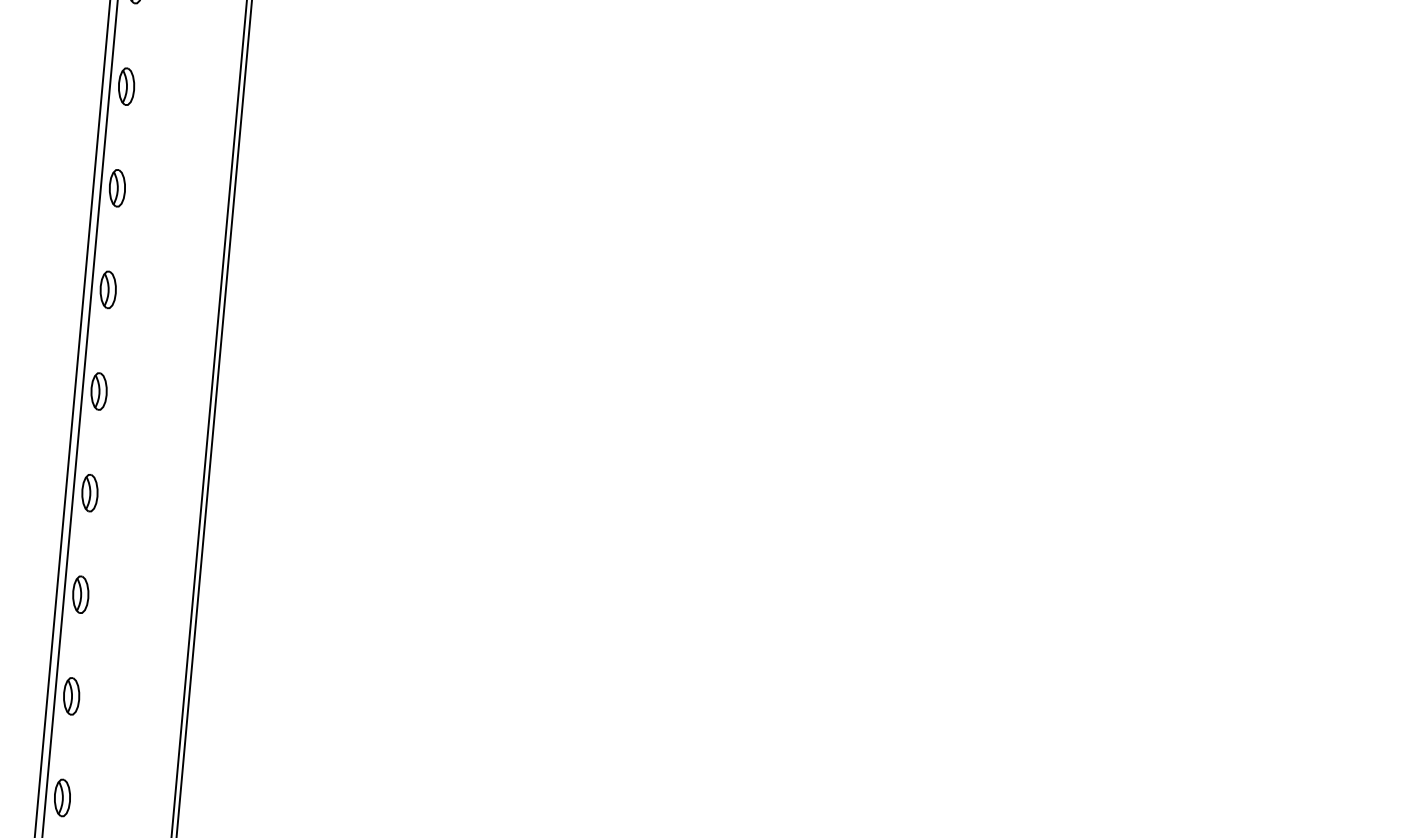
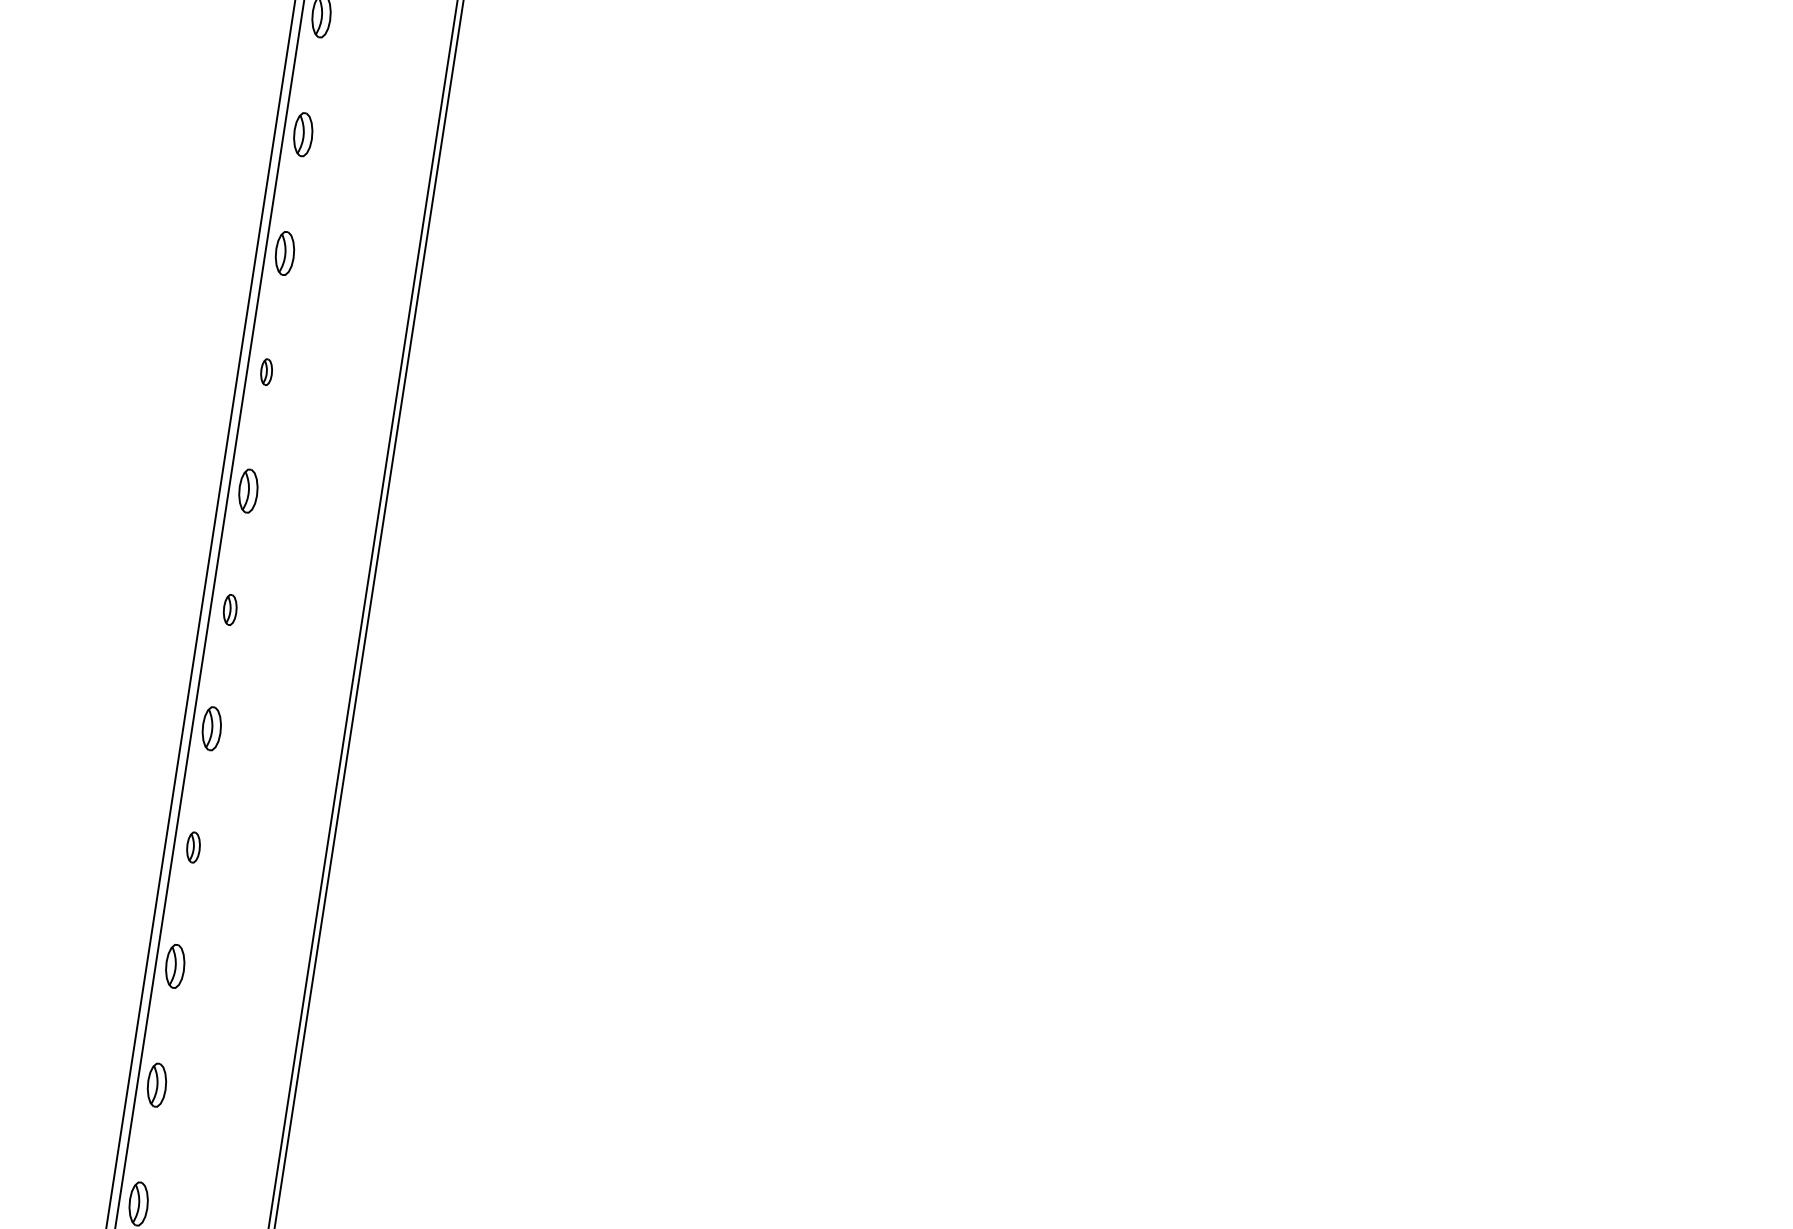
part: (98, 390) -> (266, 371), size x0.6
part: (81, 594) -> (230, 609), size x0.7
part: (62, 797) -> (193, 847), size x0.7

